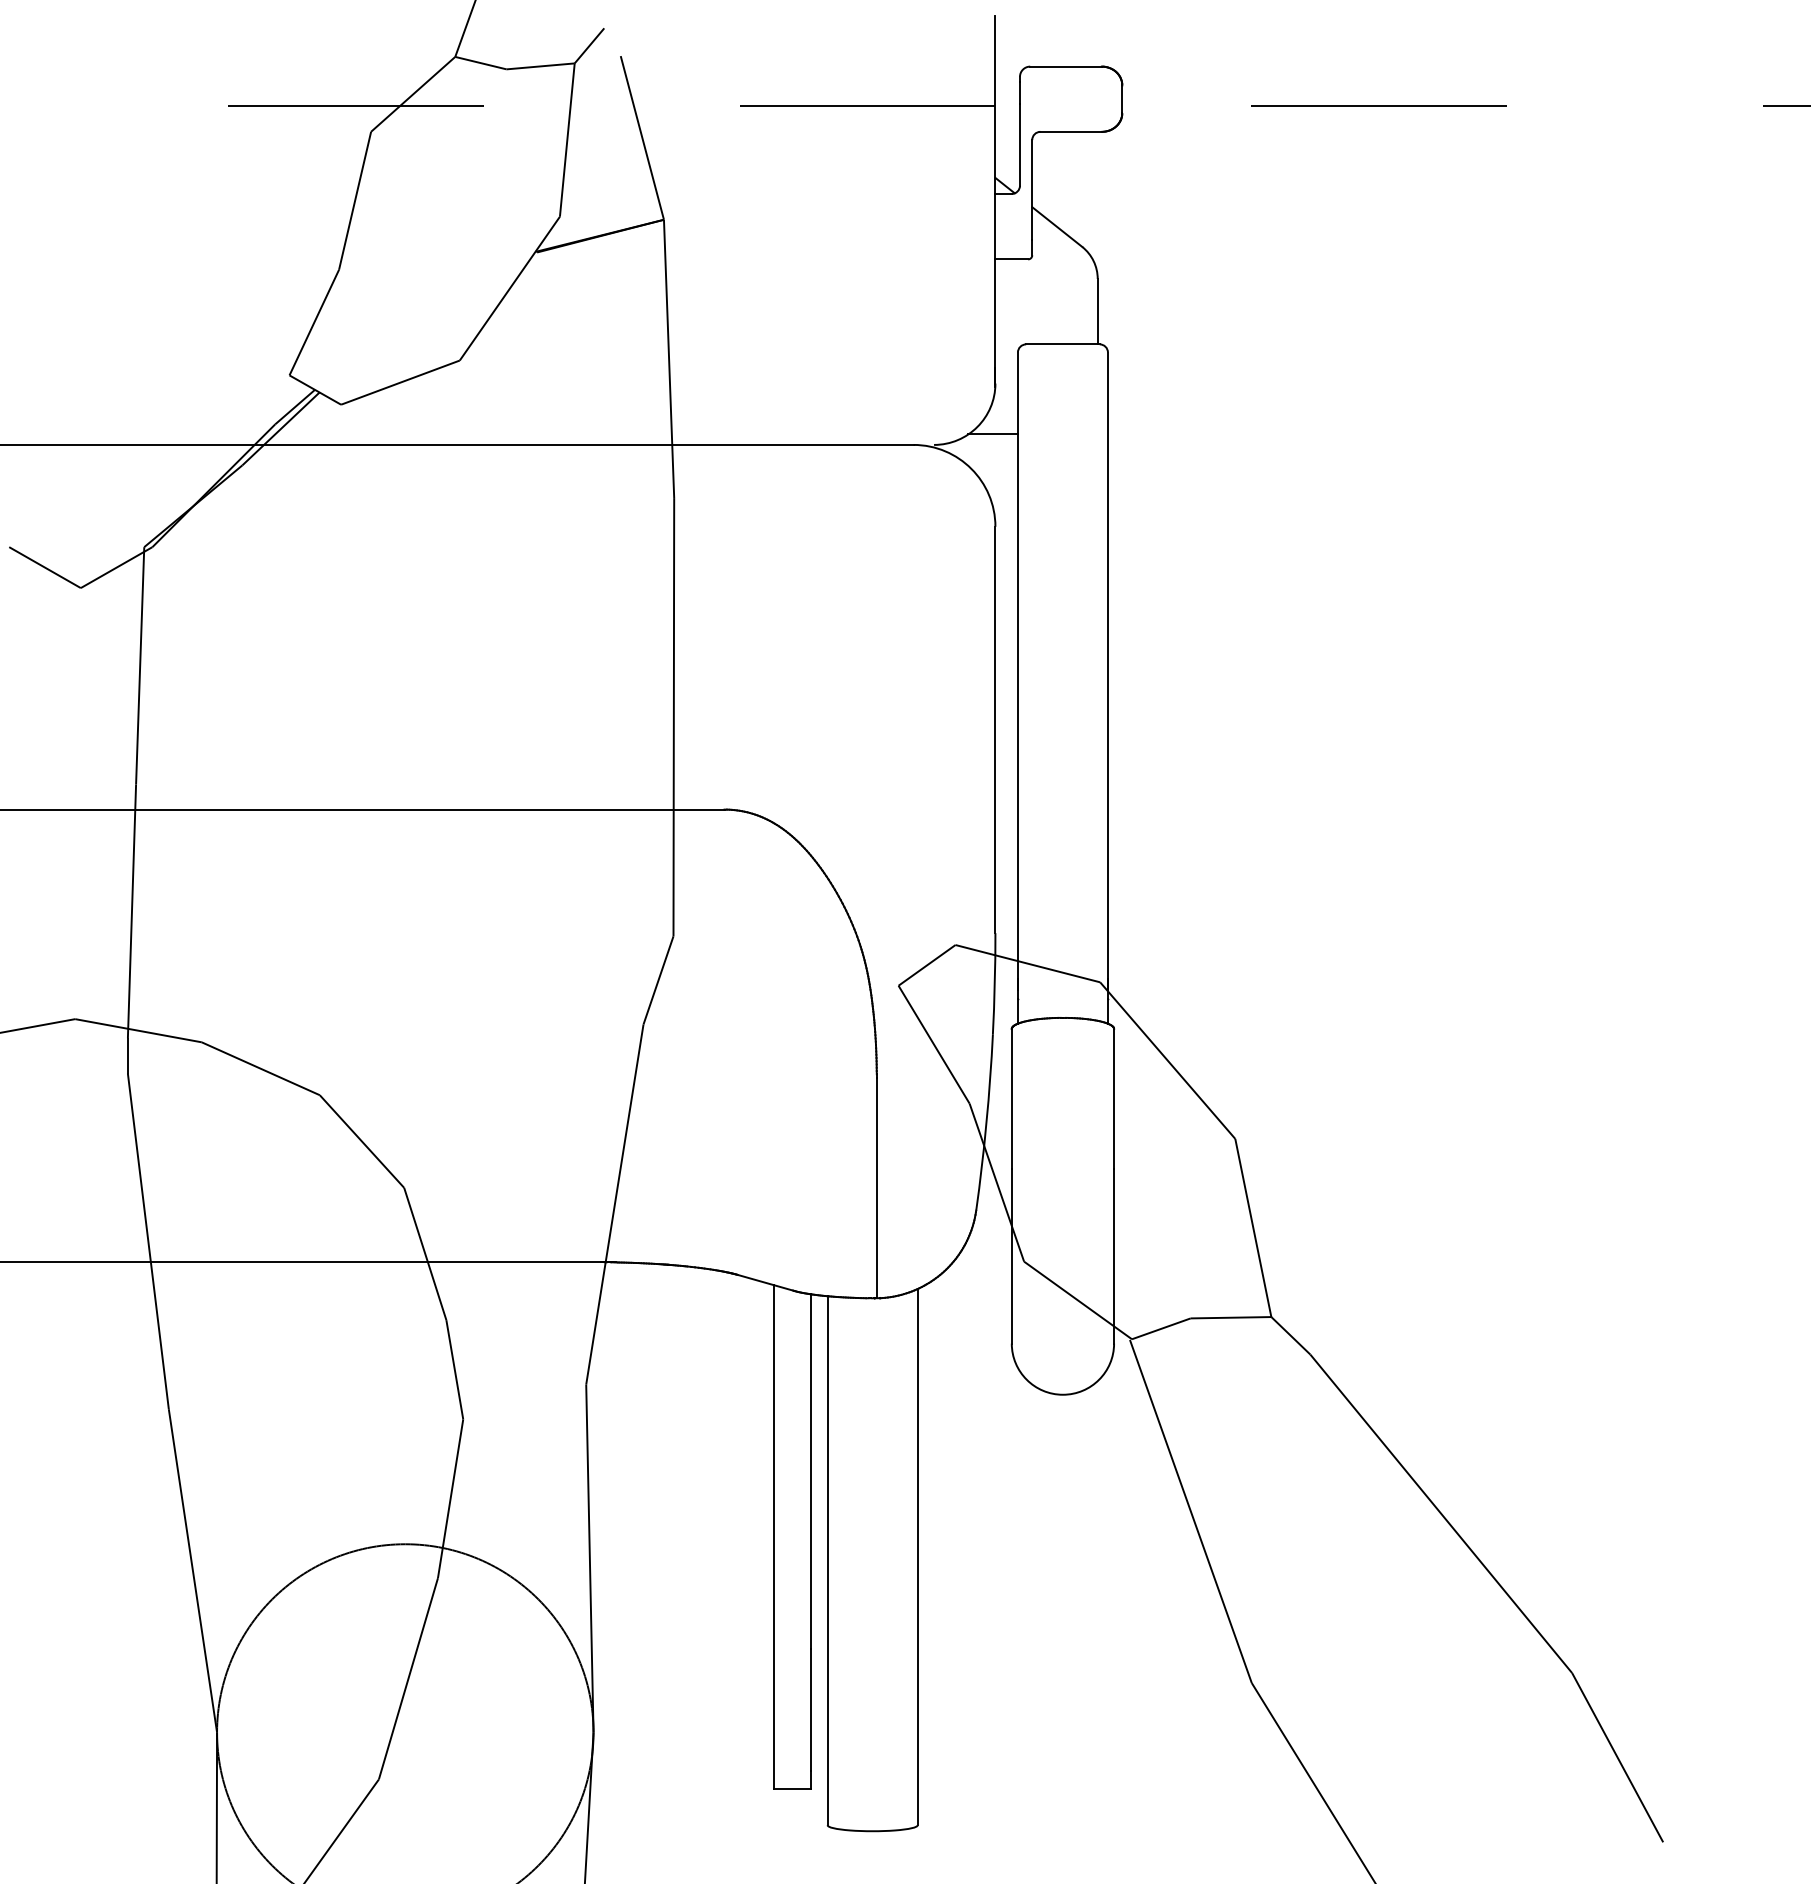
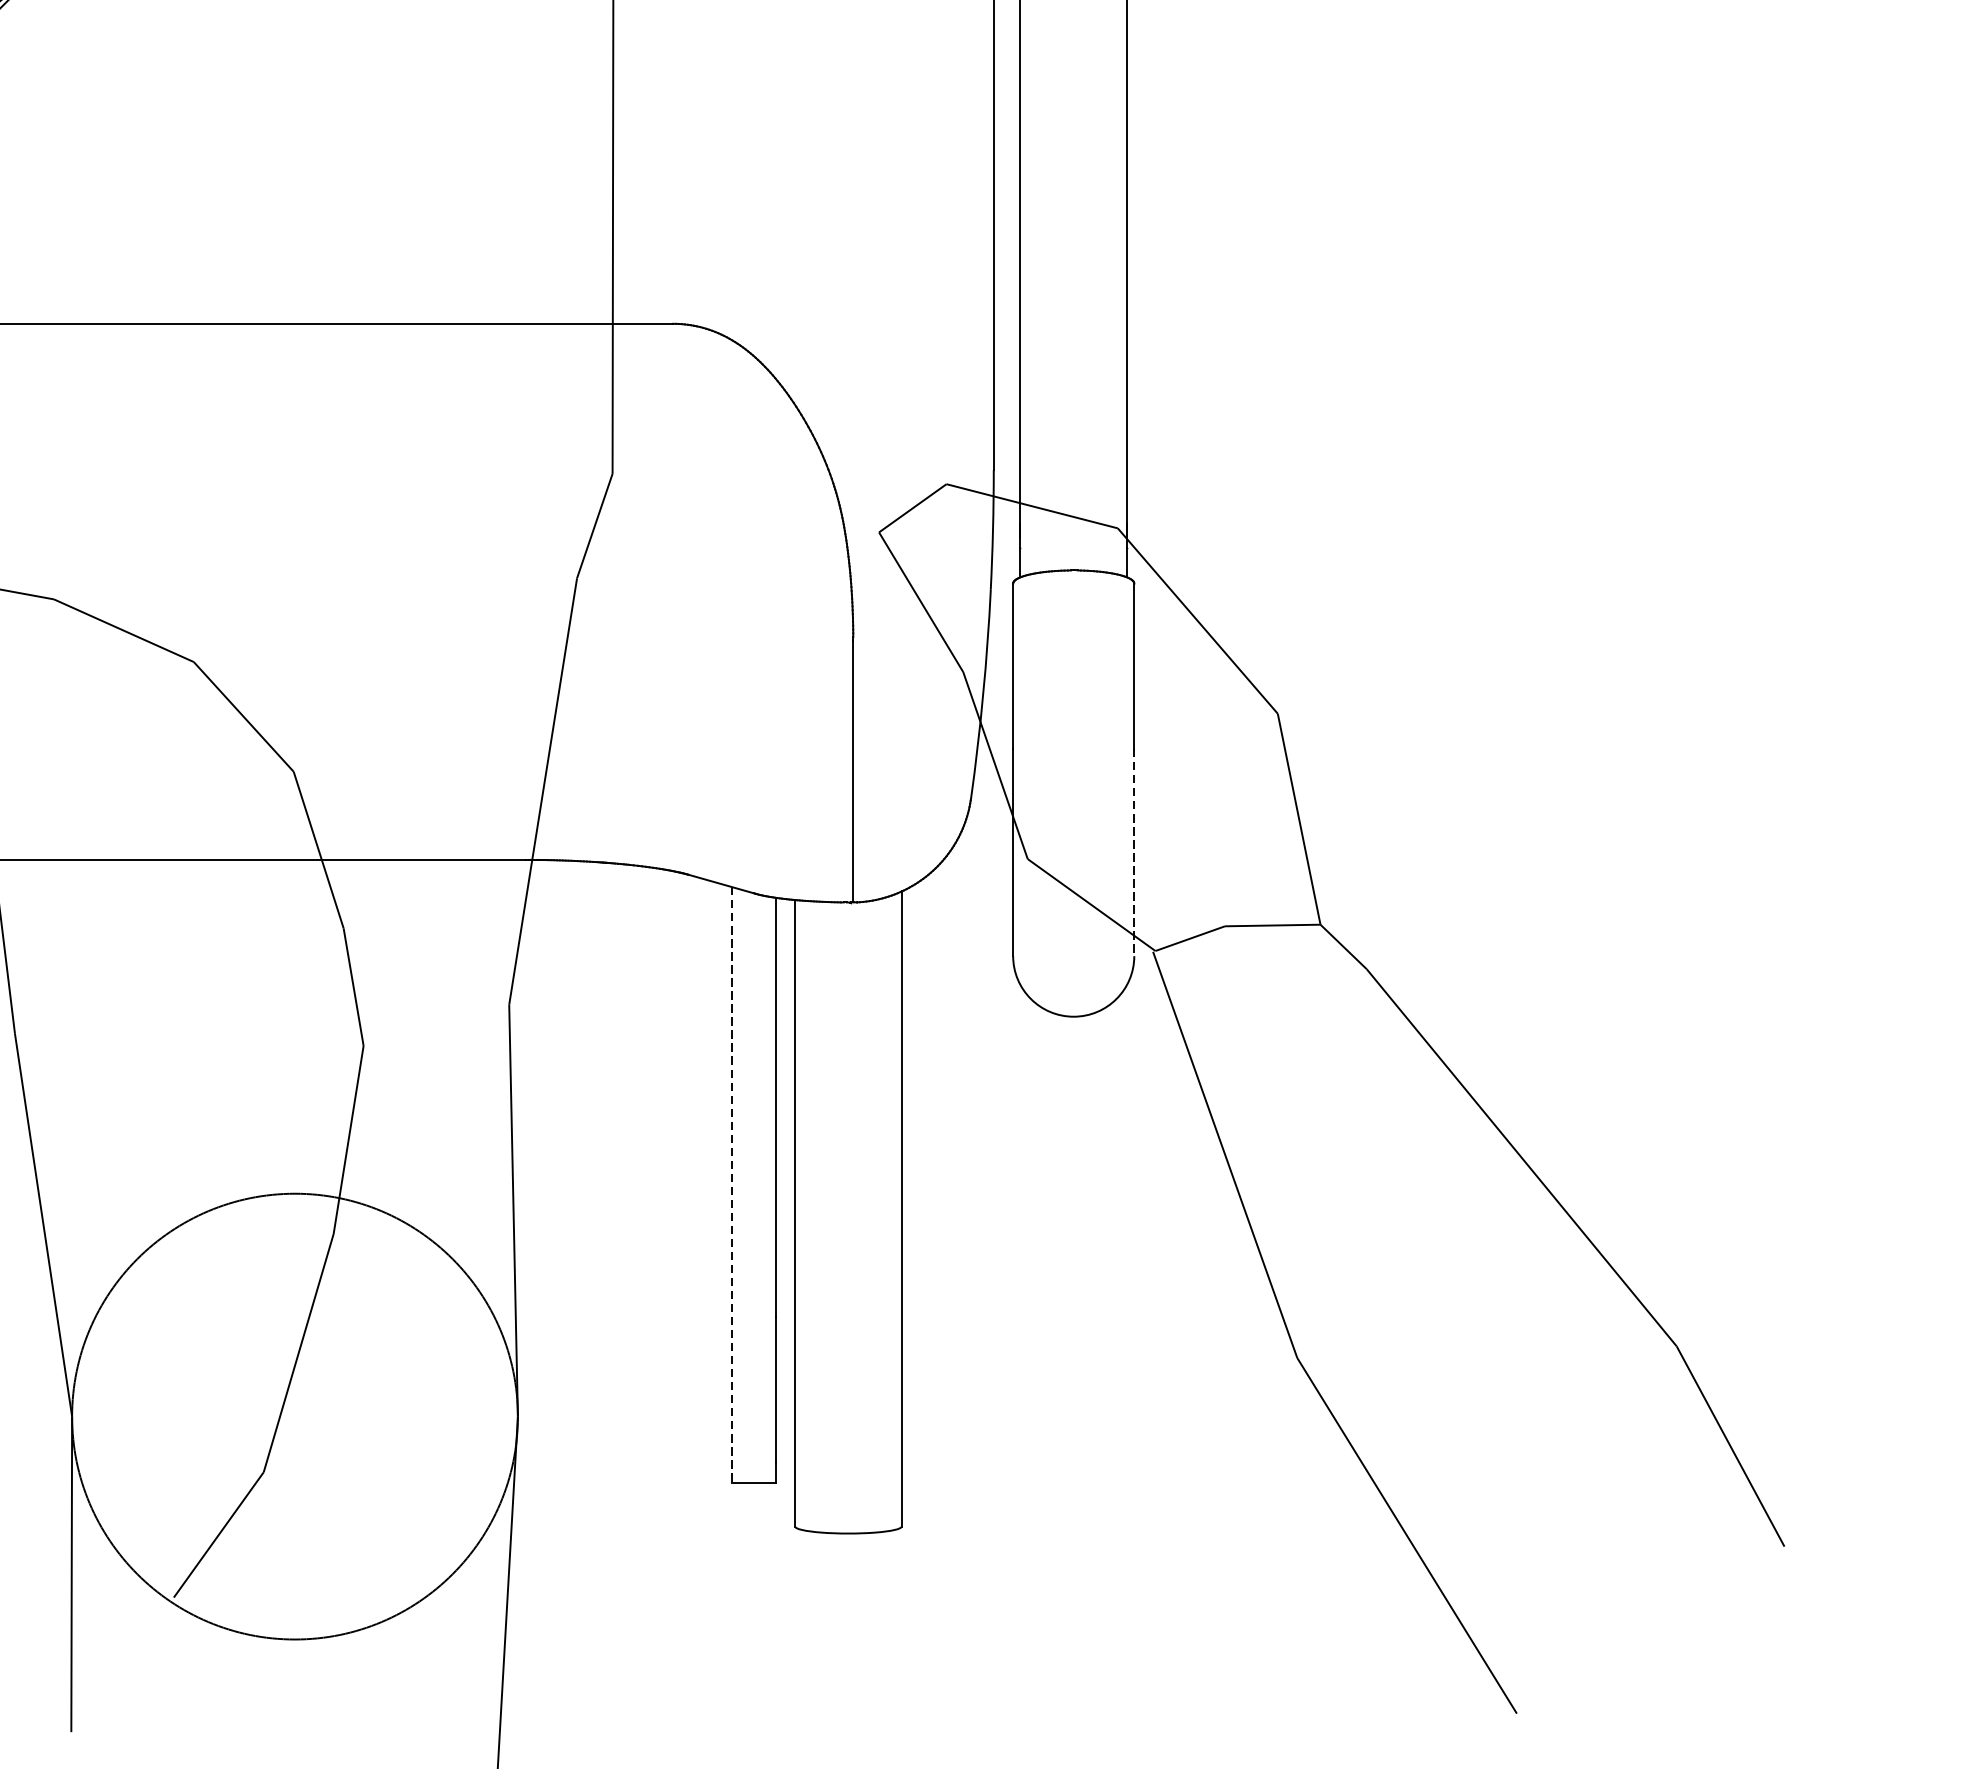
line: (1114, 1256) -> (1134, 853), solid -> dashed
line: (774, 1537) -> (732, 1185), solid -> dashed

